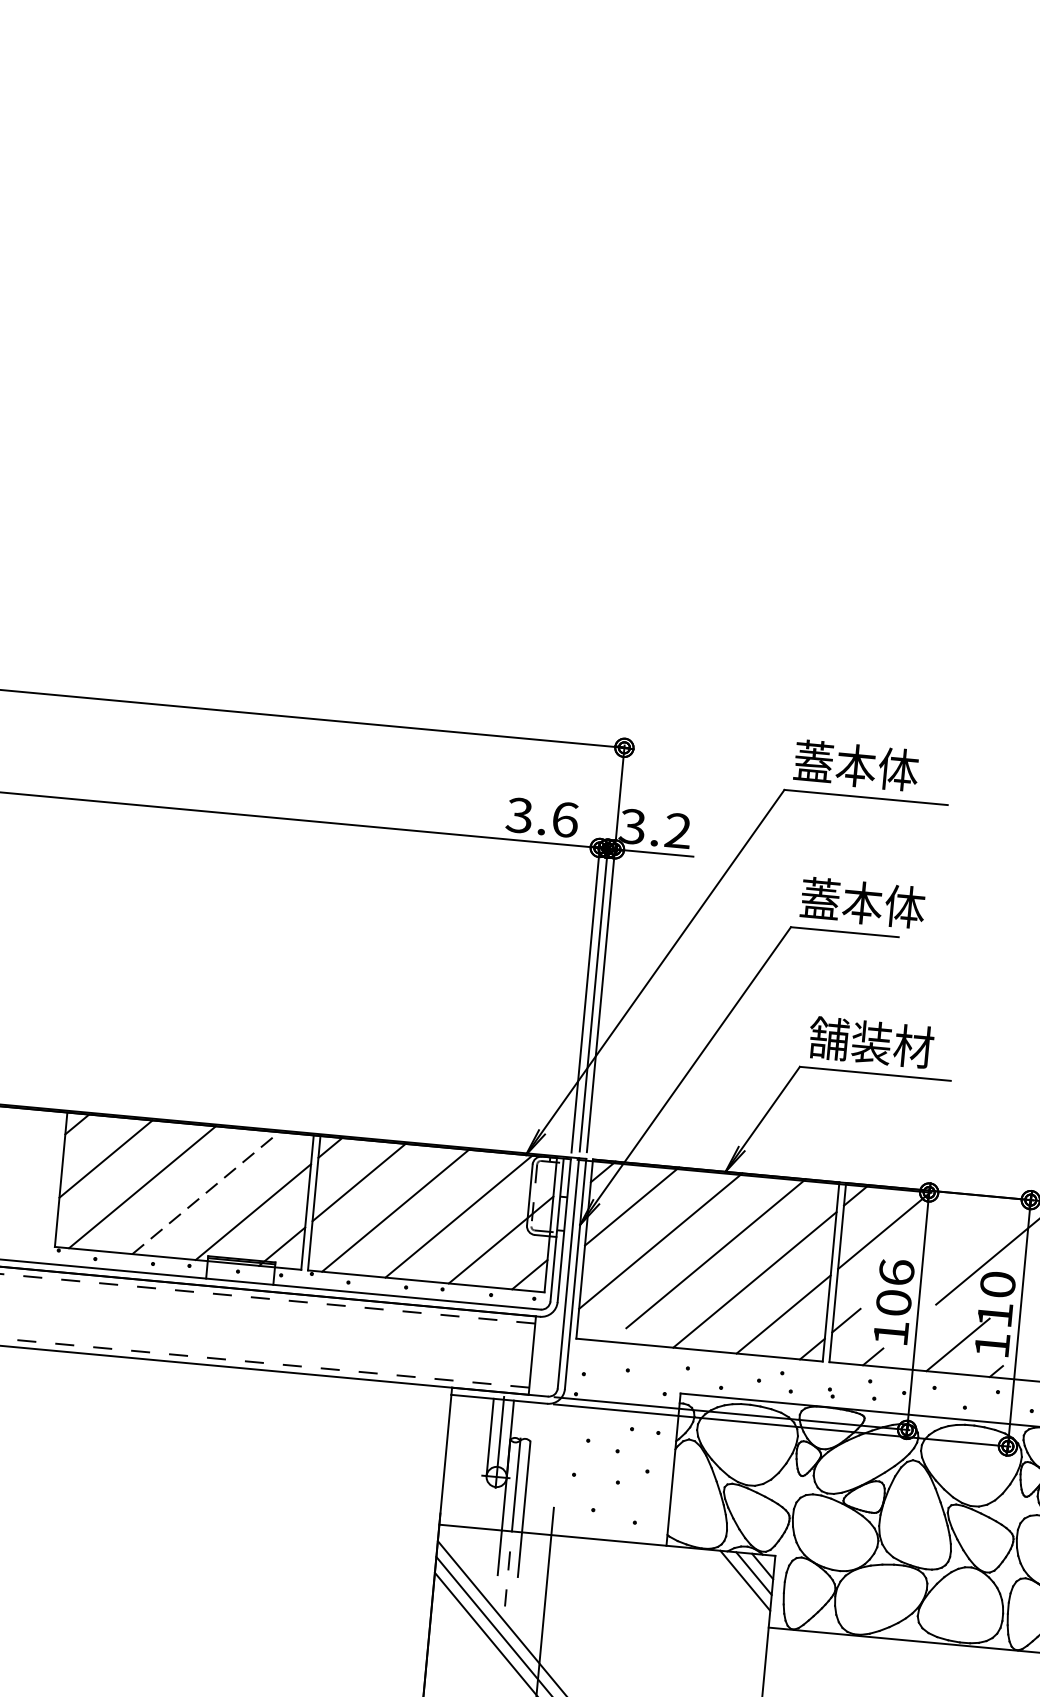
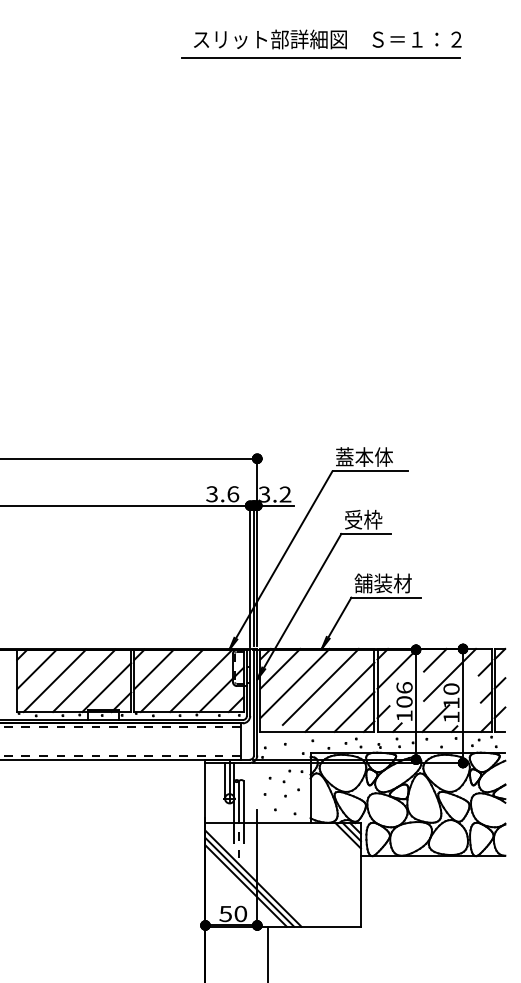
text: (861, 902) -> (372, 519), 蓋本体 -> 受枠
line: (206, 1192) -> (84, 680), dashed -> solid
line: (969, 1217) -> (435, 659), added

